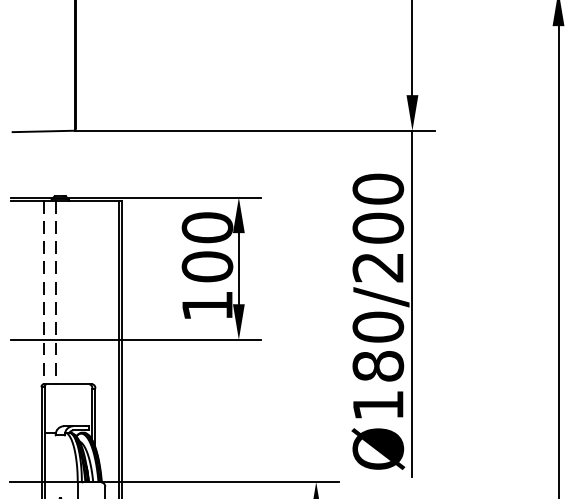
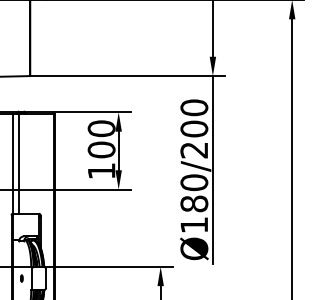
line: (43, 291) -> (12, 163), dashed -> solid
line: (56, 291) -> (19, 163), dashed -> solid

